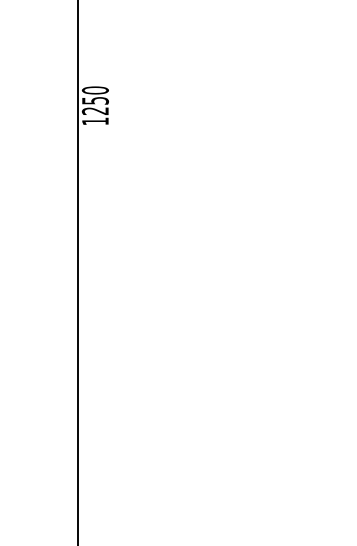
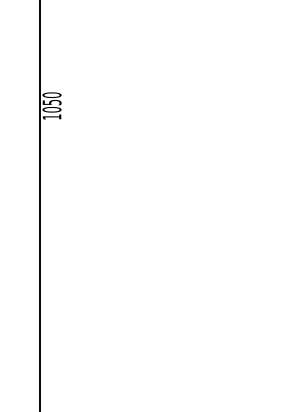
text: (94, 110) -> (51, 109), 1250 -> 1050

